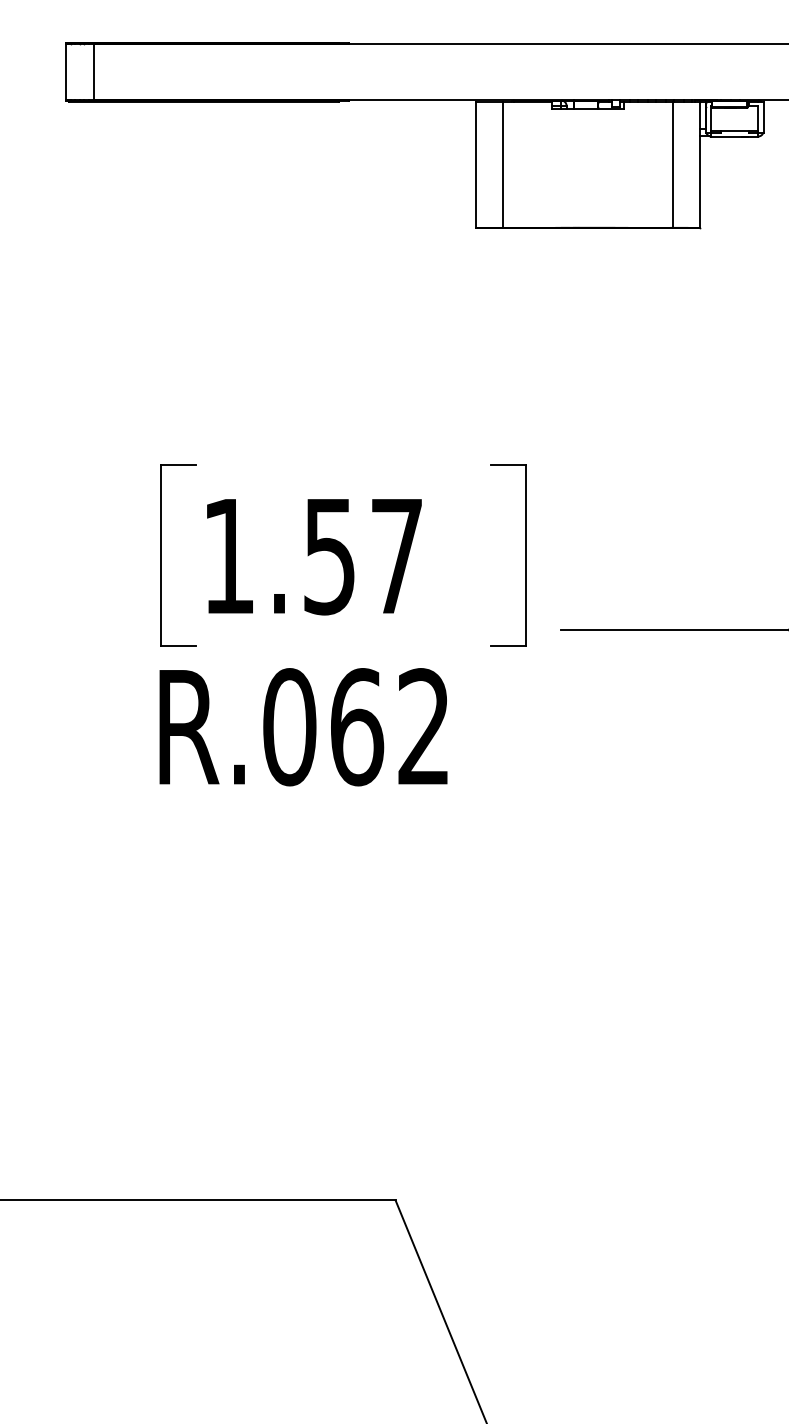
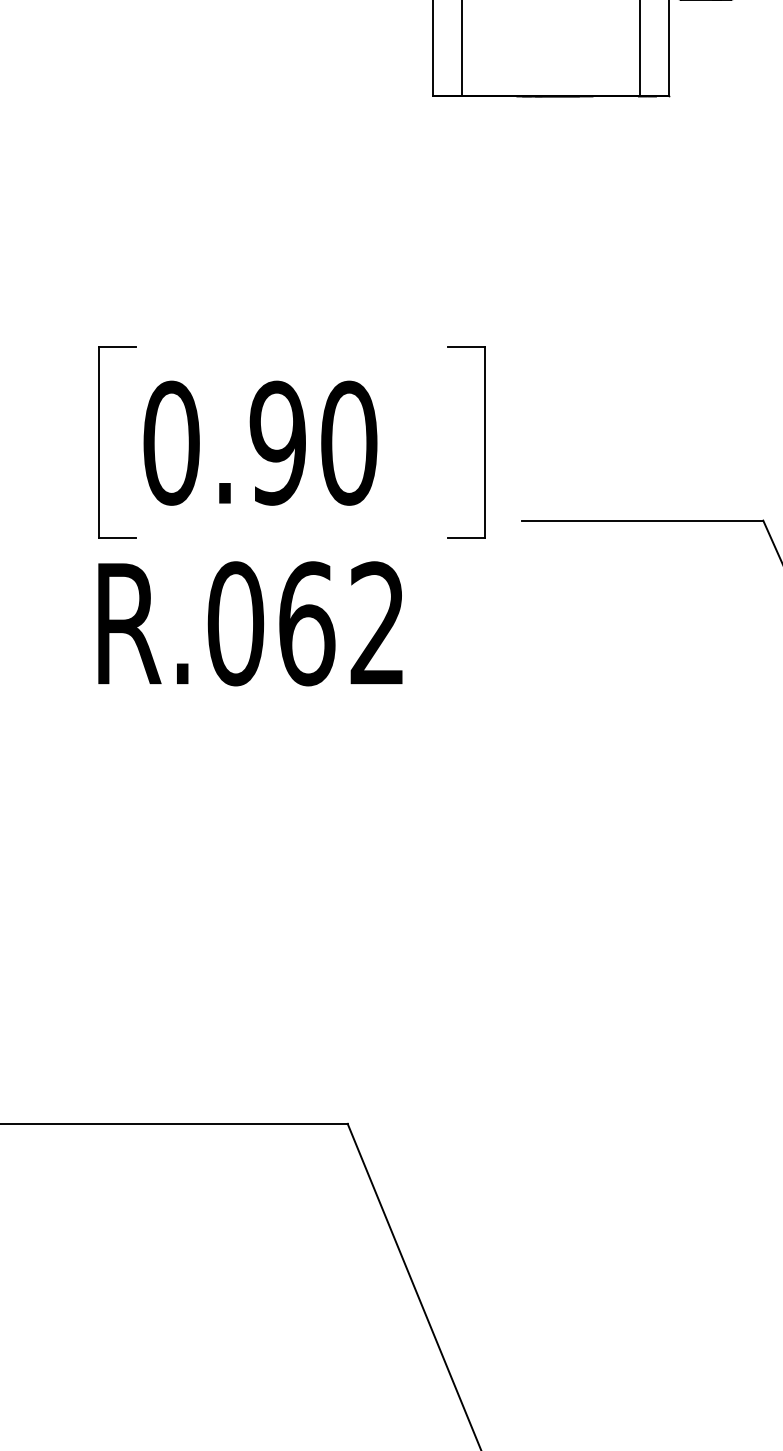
text: (312, 556) -> (259, 443), 1.57 -> 0.90

